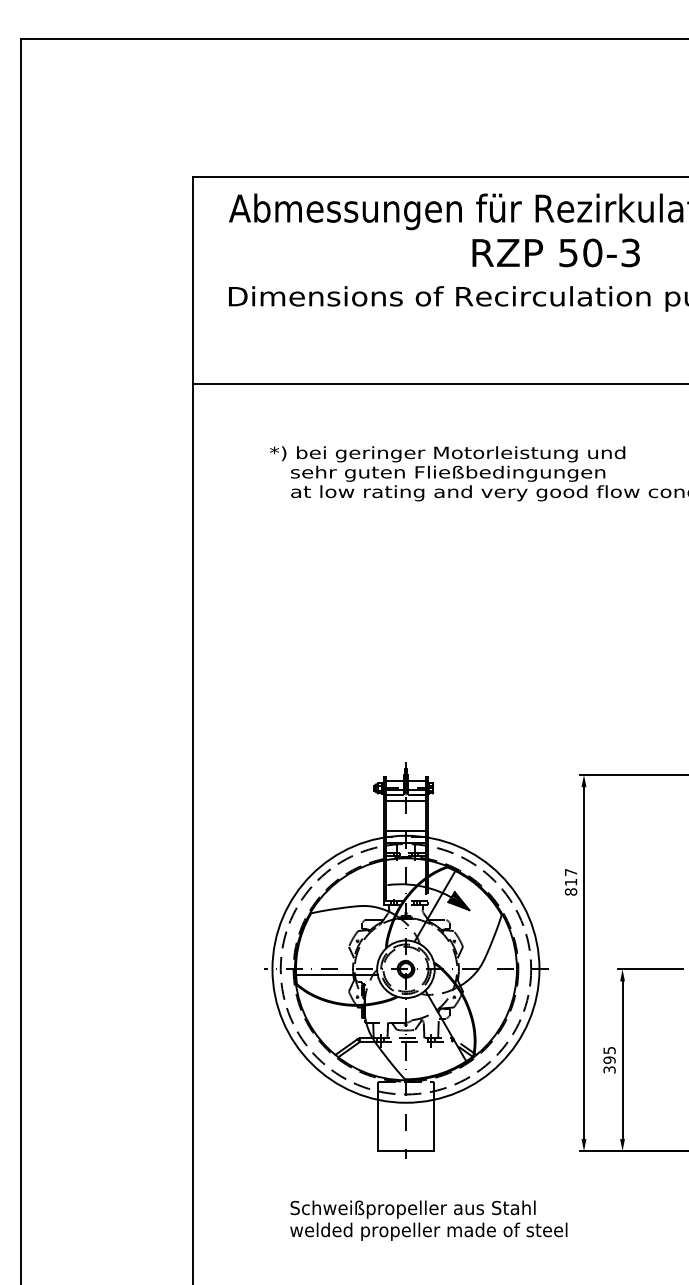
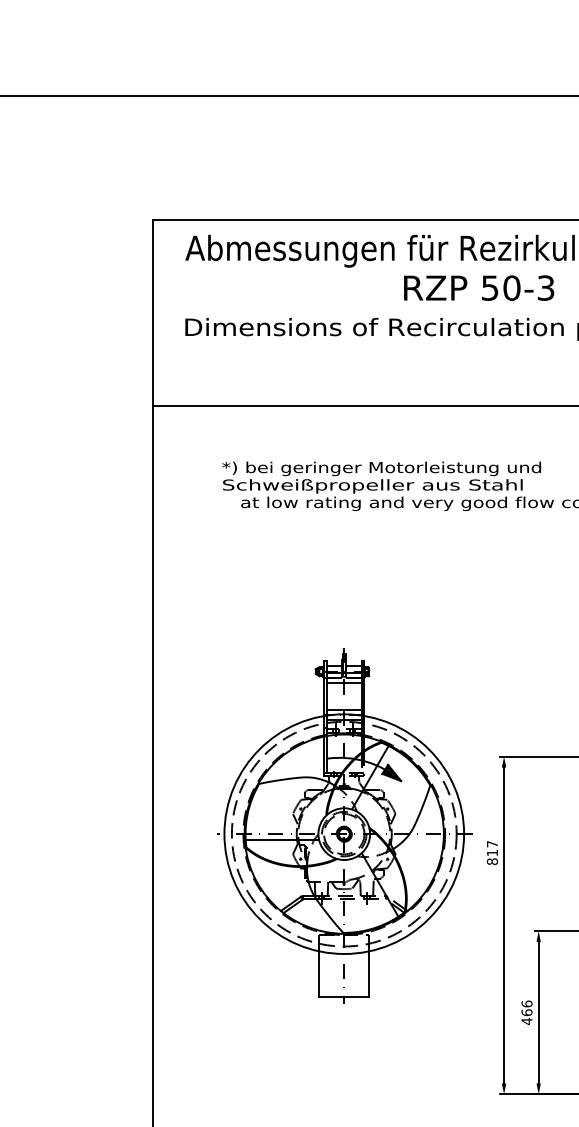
text: (437, 473) -> (372, 486), sehr guten Fließbedingungen -> Schweißpropeller aus Stahl
part: (406, 960) -> (344, 826), moved
text: (609, 1059) -> (526, 1012), 395 -> 466

